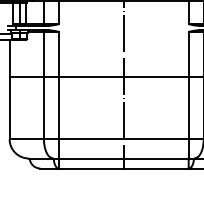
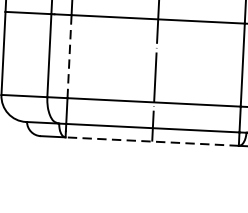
line: (59, 107) -> (70, 55), solid -> dashed
line: (123, 168) -> (151, 141), solid -> dashed

